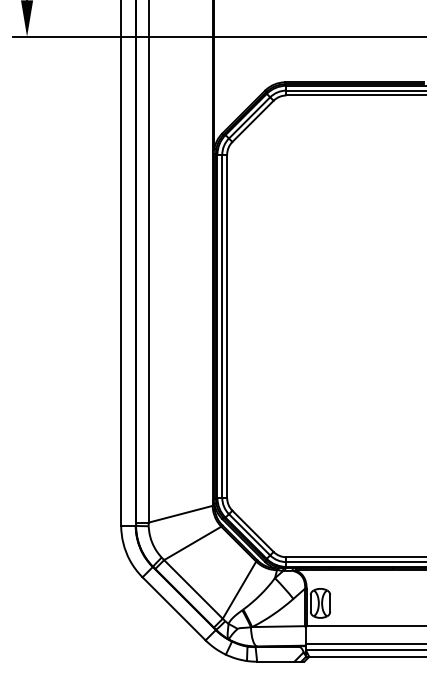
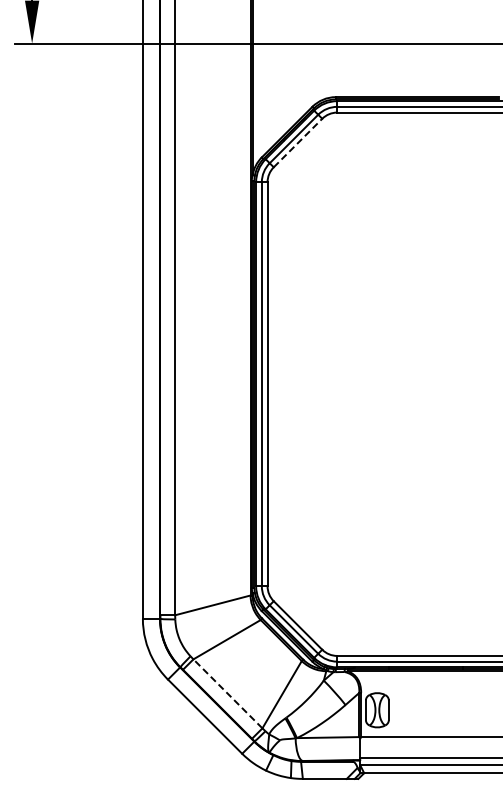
line: (253, 120) -> (298, 142), solid -> dashed
line: (193, 589) -> (227, 693), solid -> dashed

